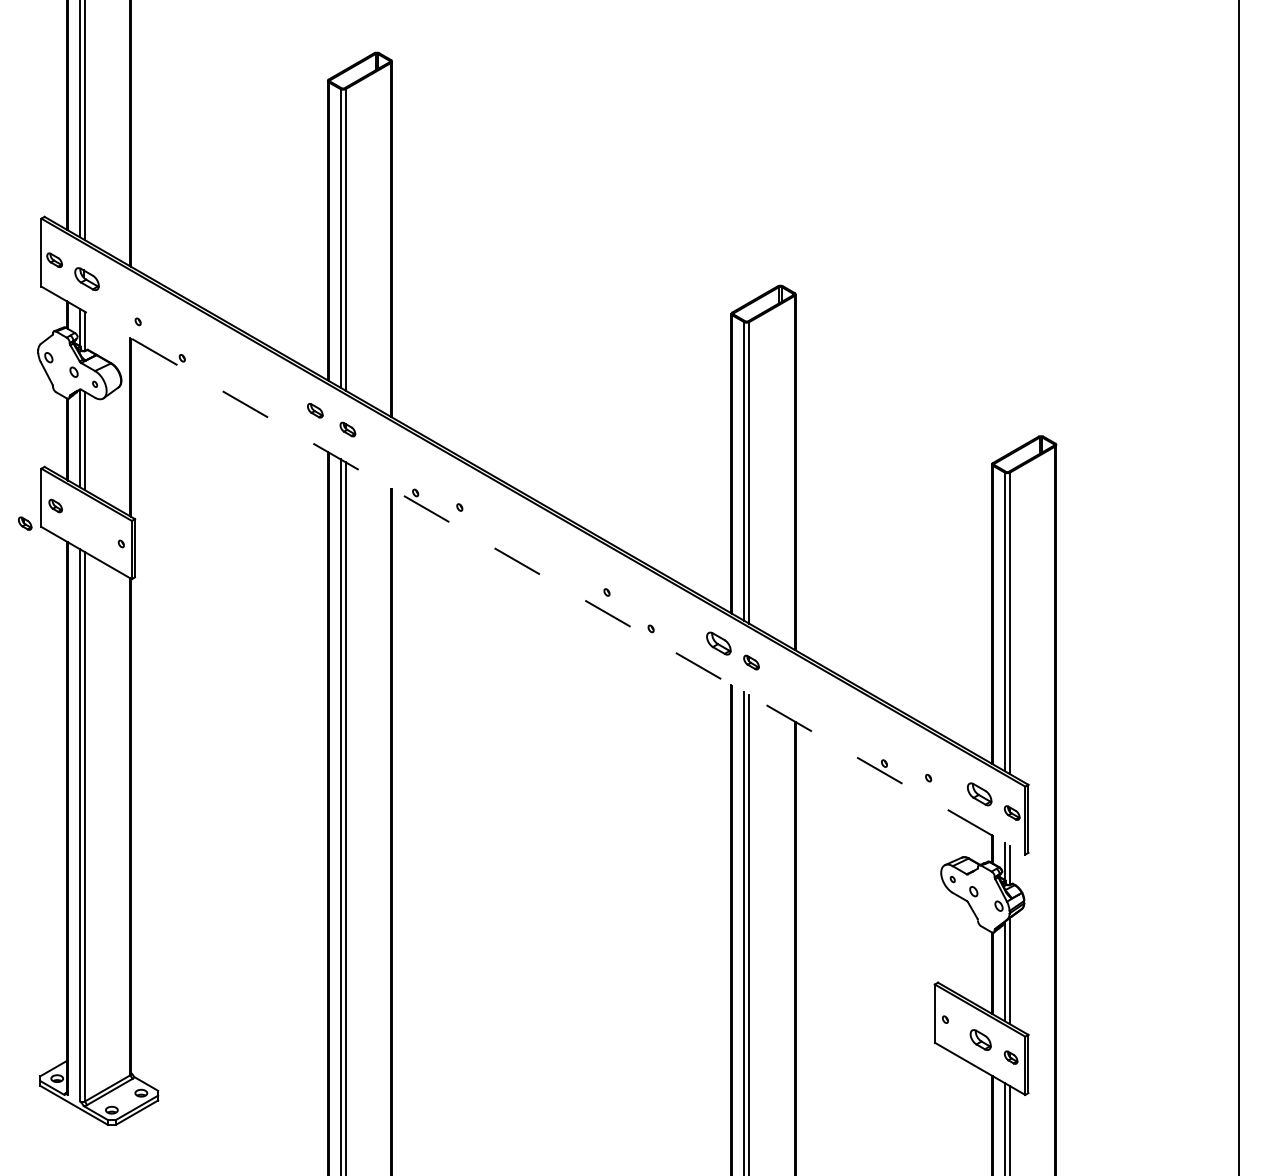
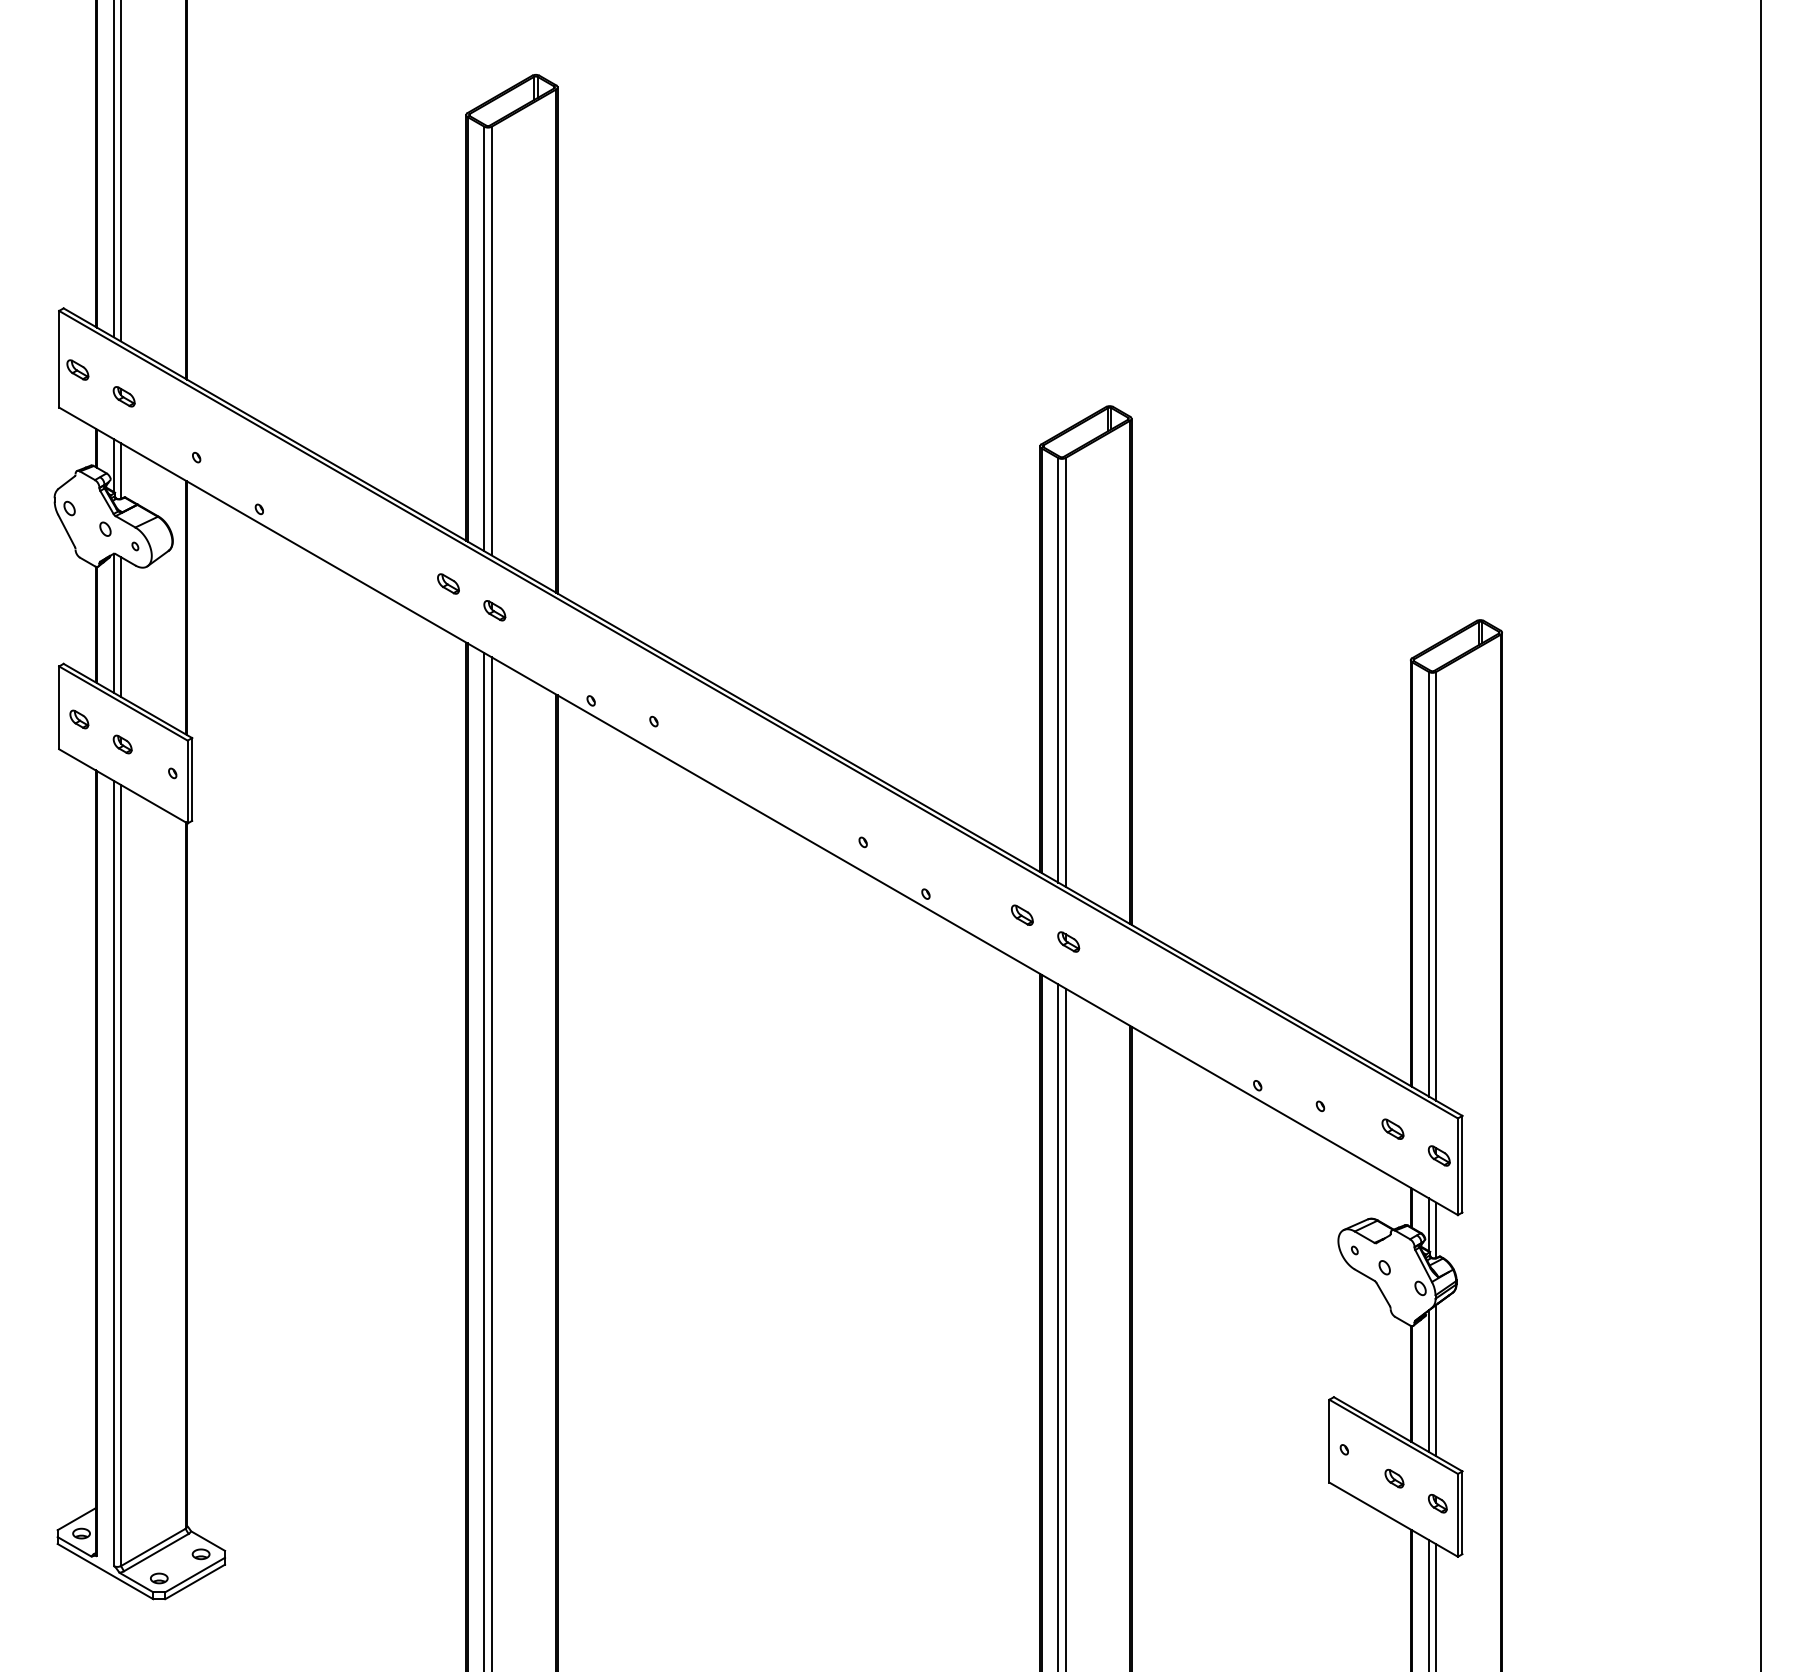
part: (87, 278) -> (124, 395), size x0.62
part: (25, 523) -> (123, 744), moved
line: (533, 570) -> (758, 811), dashed -> solid
part: (718, 643) -> (1021, 914), size x0.62
part: (979, 793) -> (1392, 1128), size x0.62
part: (980, 1039) -> (1394, 1477), size x0.62

